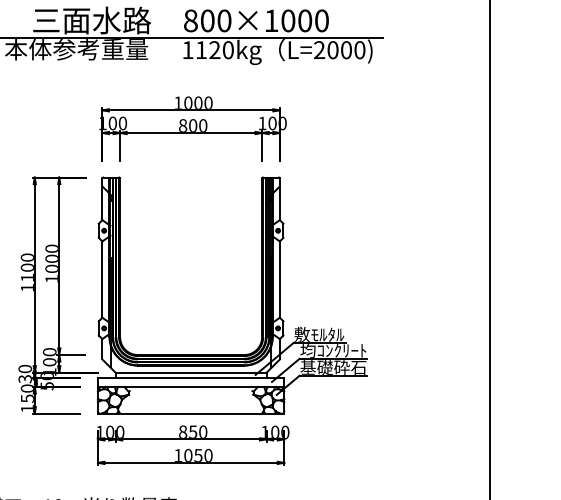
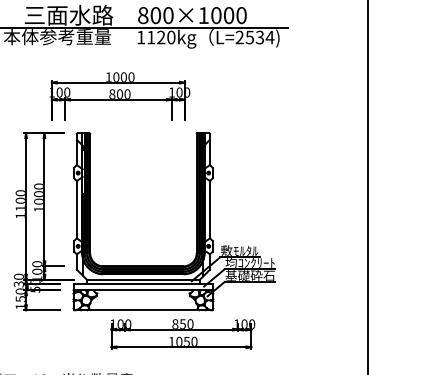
text: (345, 50) -> (259, 37), L=2000) -> L=2534)
part: (192, 128) -> (119, 96), moved
part: (192, 445) -> (182, 334), moved

